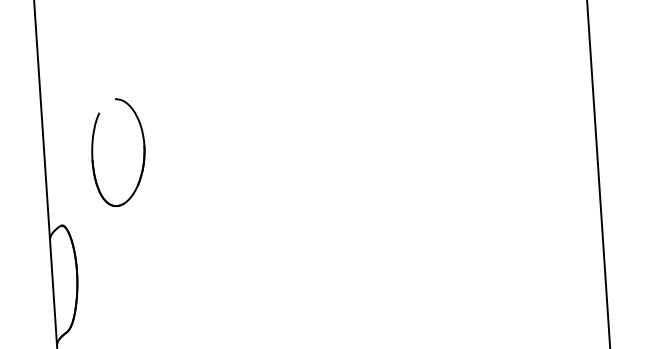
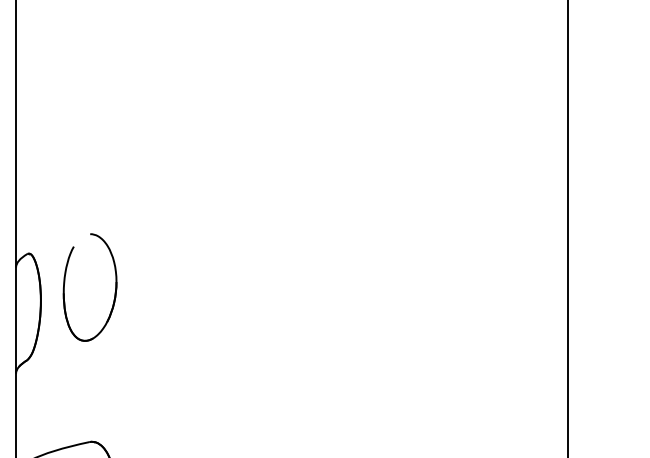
part: (93, 149) -> (65, 282), moved

